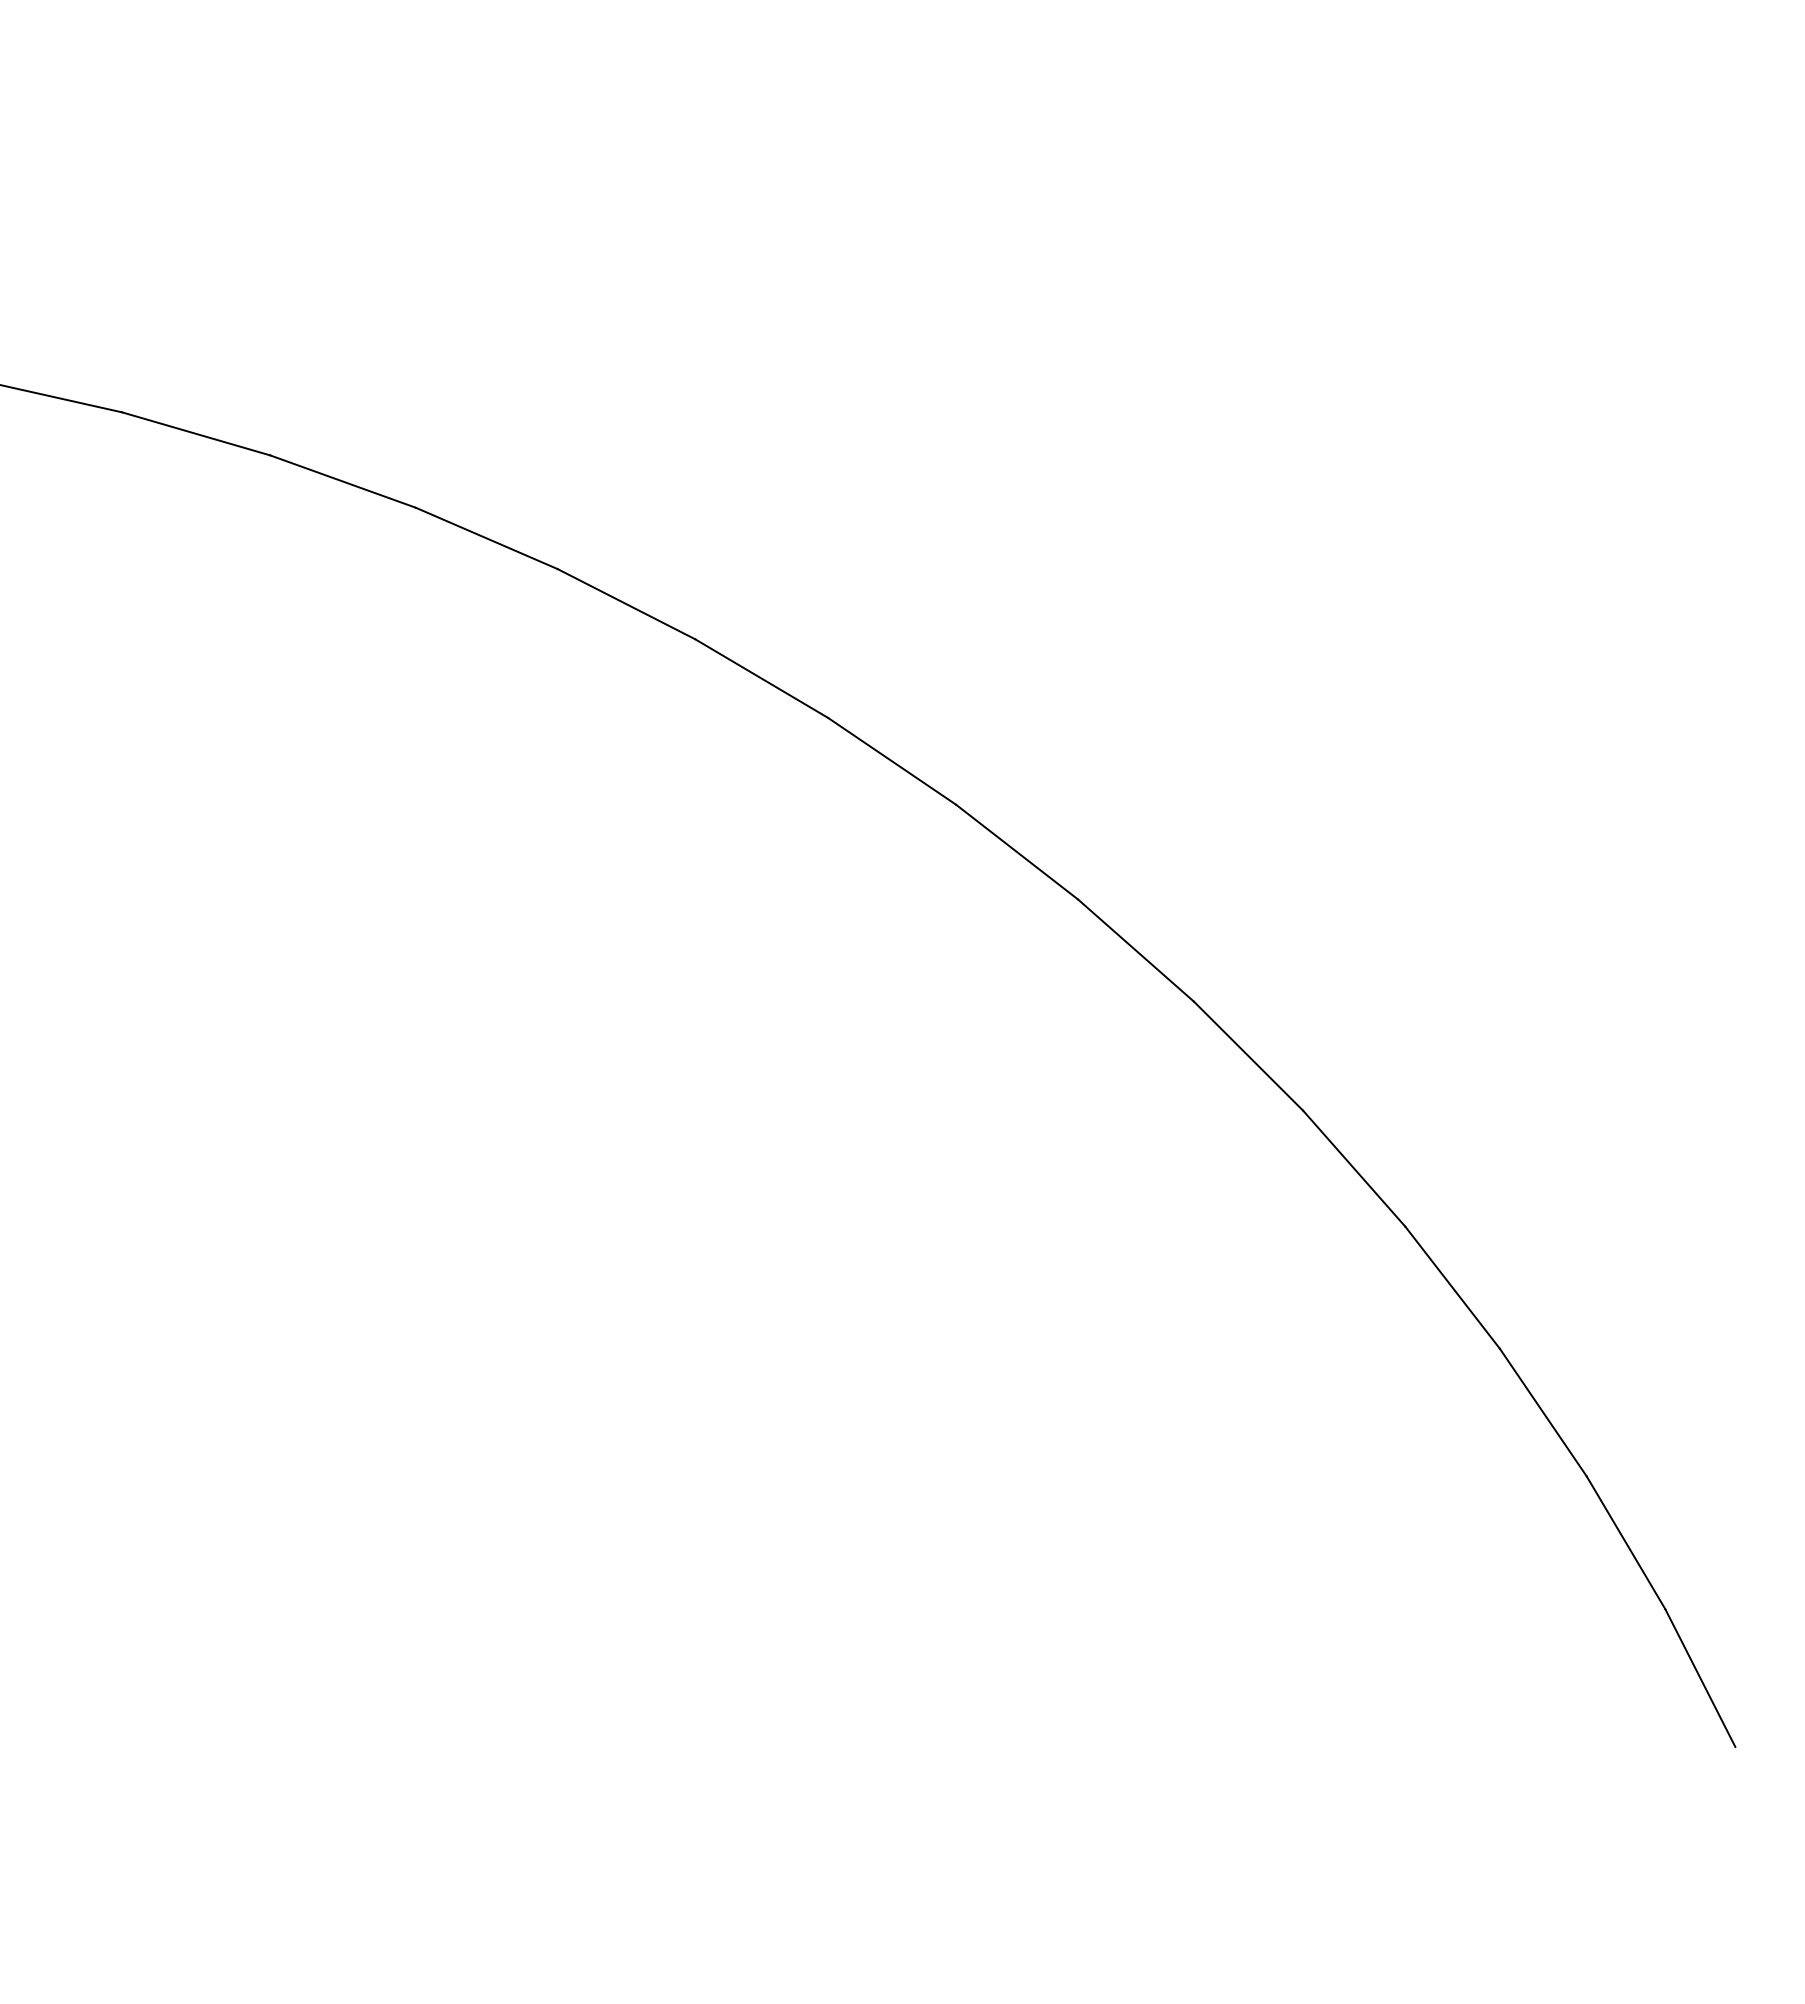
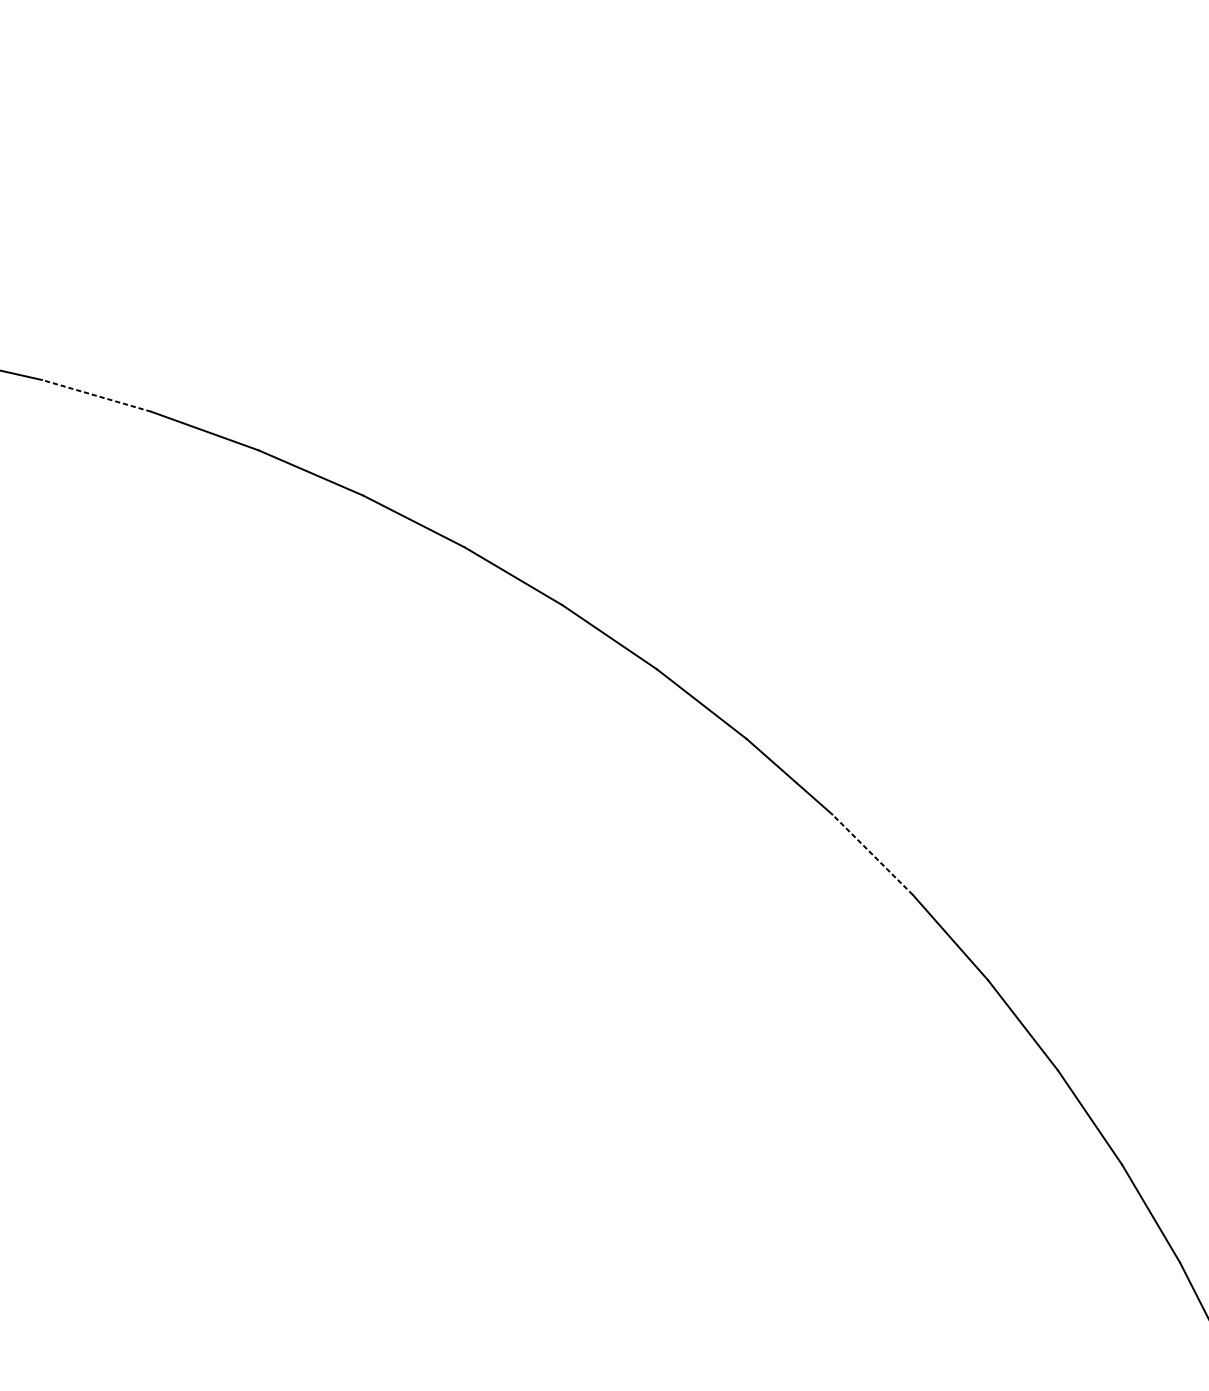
line: (195, 433) -> (96, 395), solid -> dashed
line: (1248, 1055) -> (872, 854), solid -> dashed

